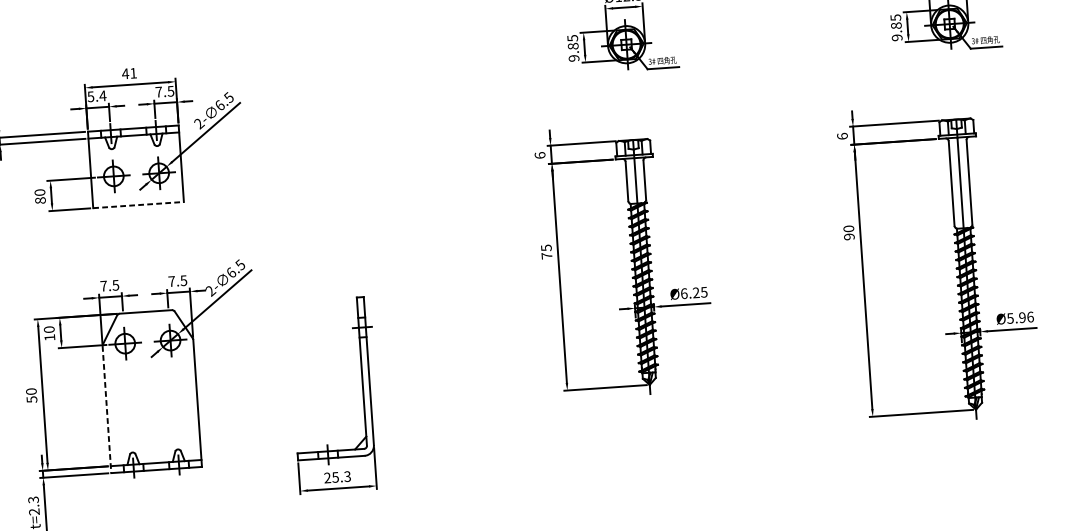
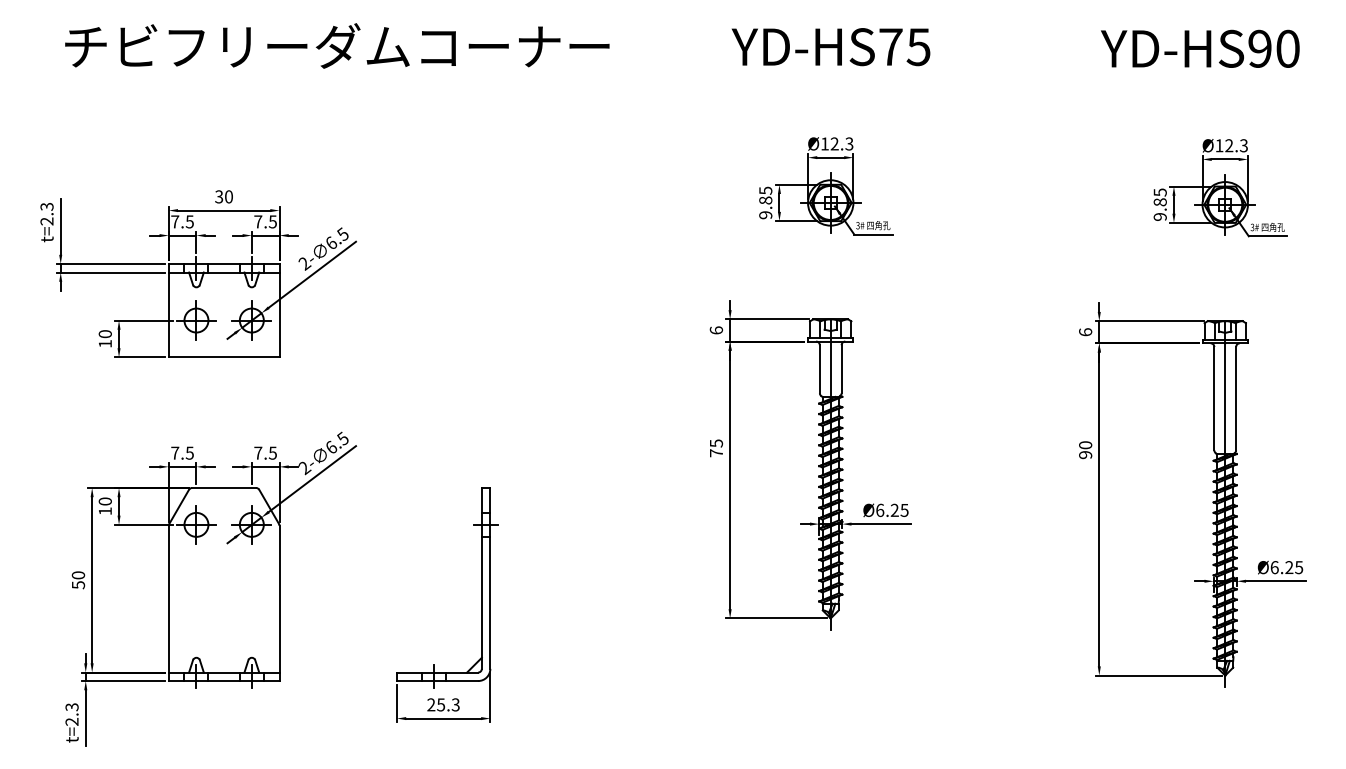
text: (129, 73) -> (223, 196), 41 -> 30
text: (96, 96) -> (182, 221), 5.4 -> 7.5
text: (39, 200) -> (104, 343), 80 -> 10
line: (138, 205) -> (224, 357), dashed -> solid
text: (1020, 317) -> (1286, 567), Ø5.96 -> Ø6.25
line: (106, 409) -> (168, 603), dashed -> solid

